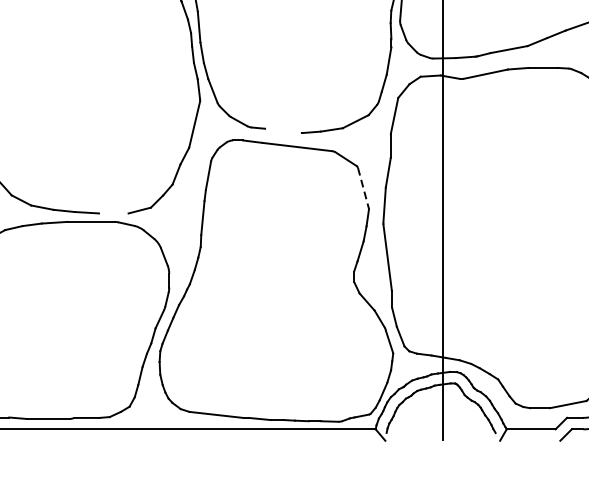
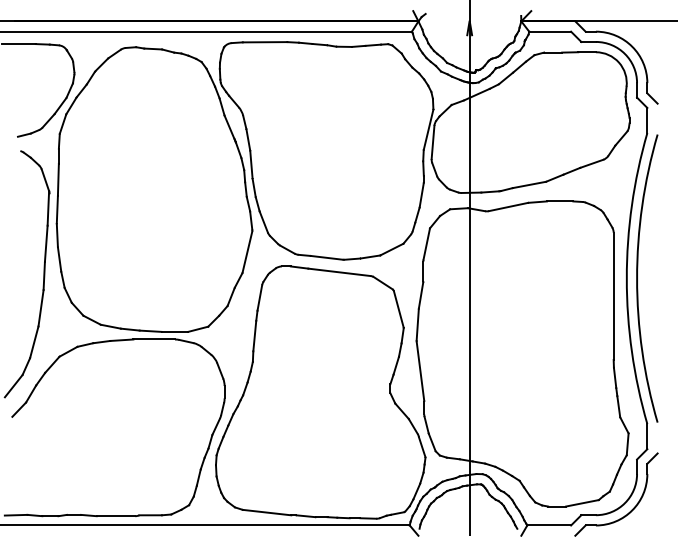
line: (282, 130) -> (326, 257), added
line: (363, 188) -> (398, 309), dashed -> solid
line: (113, 213) -> (174, 331), added

